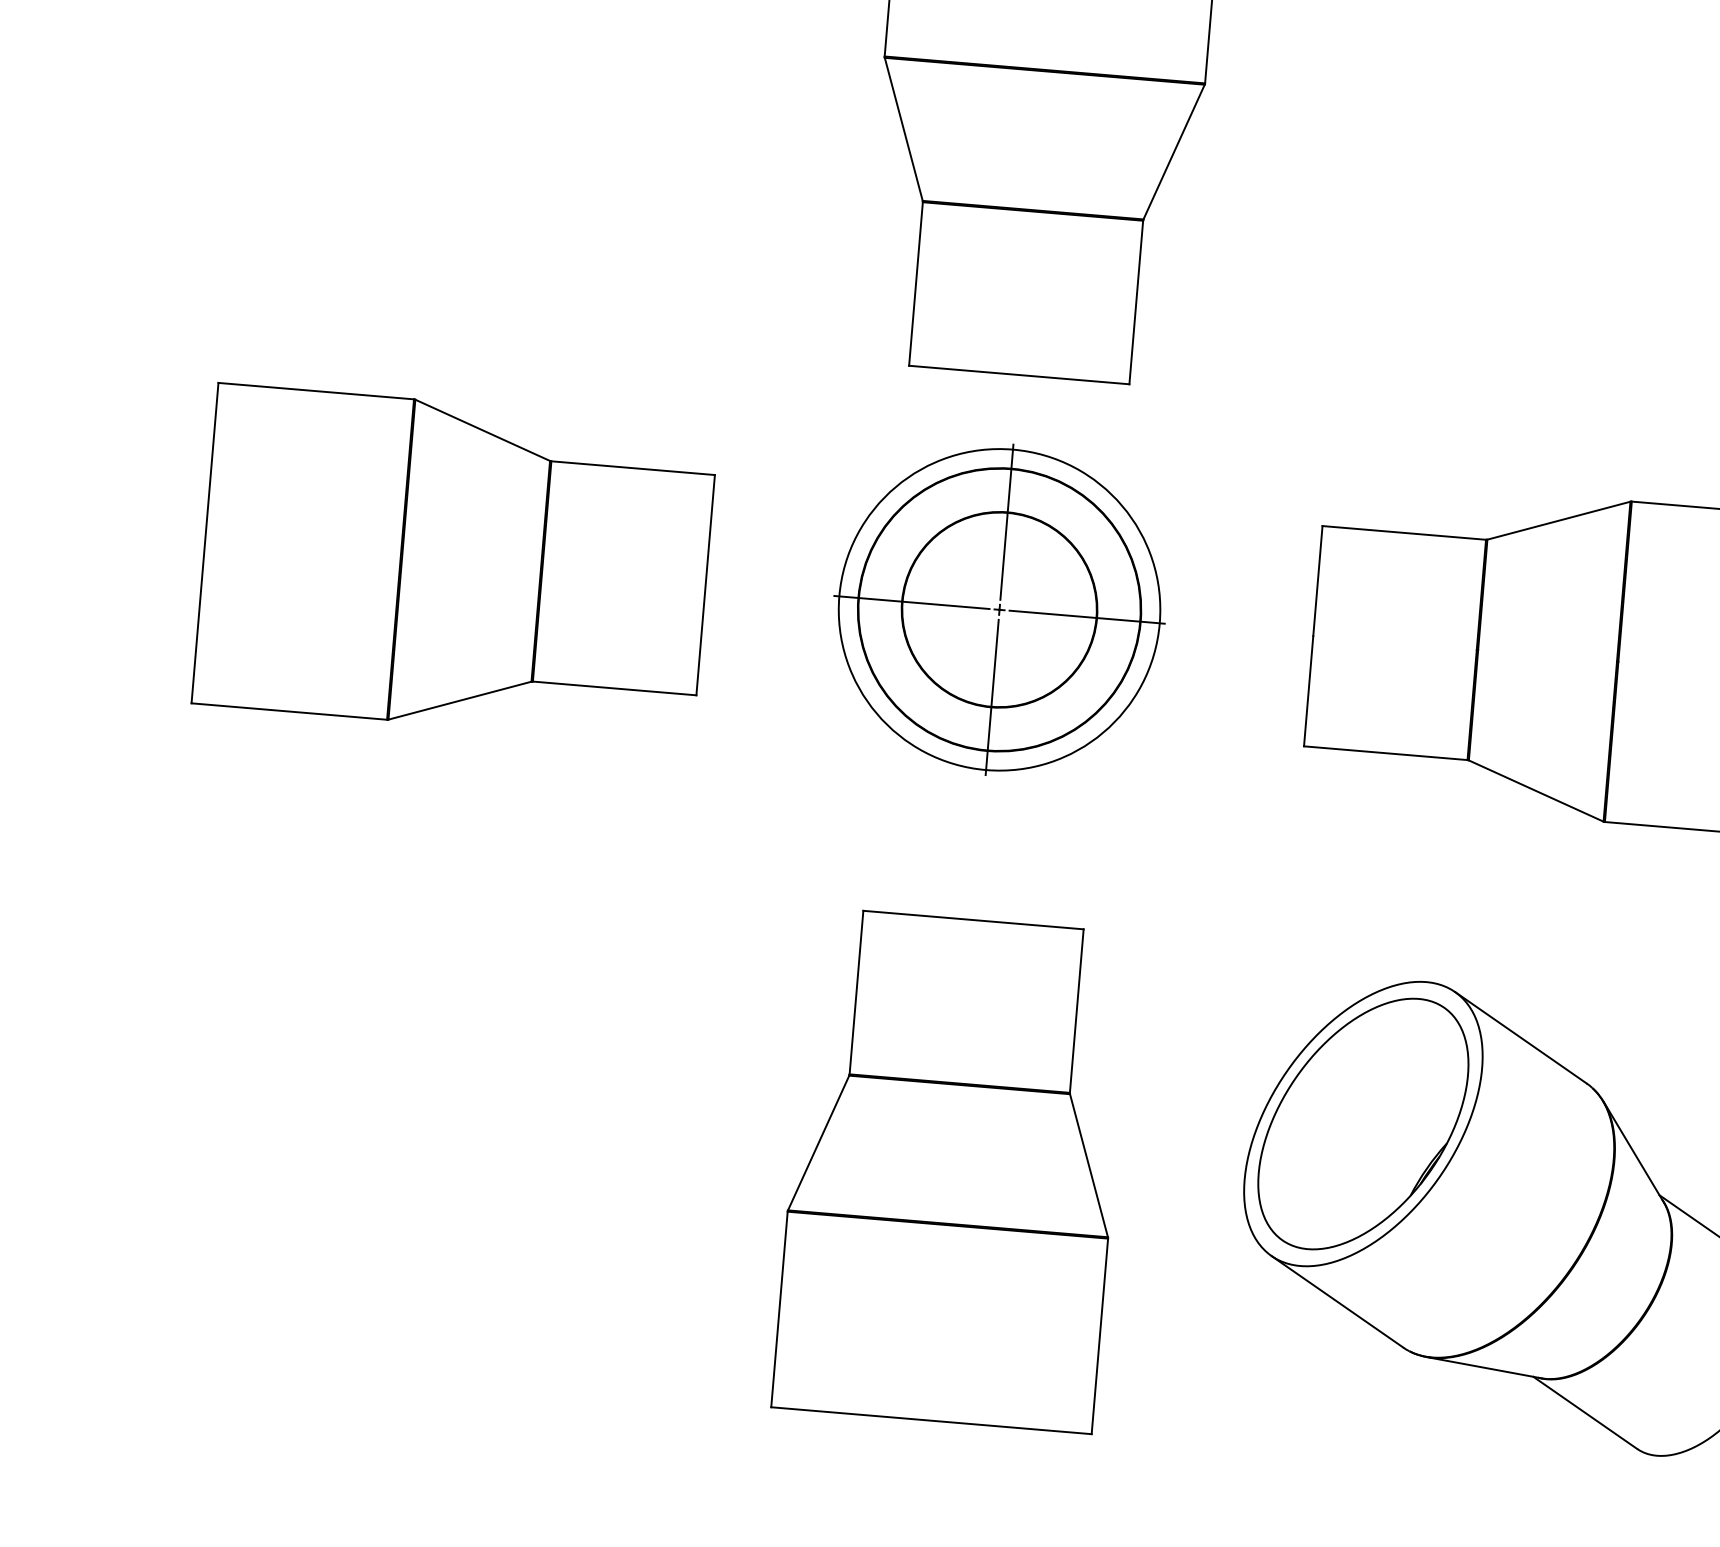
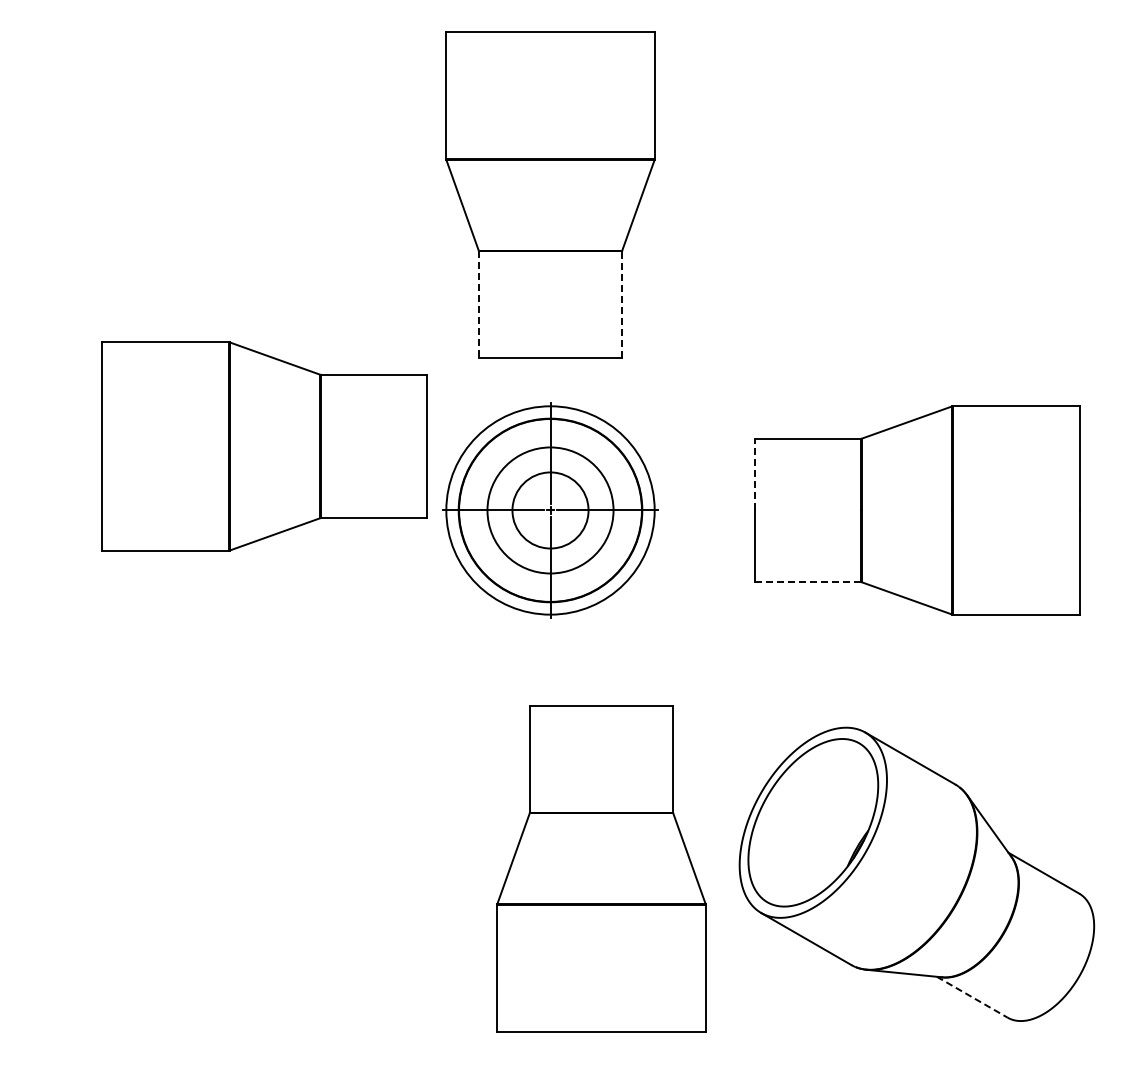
line: (915, 285) -> (478, 305), solid -> dashed
line: (1136, 302) -> (622, 304), solid -> dashed
part: (455, 564) -> (264, 446), moved
line: (1317, 580) -> (754, 474), solid -> dashed
circle: (999, 609) -> (550, 510), size x0.6
line: (1386, 753) -> (808, 582), solid -> dashed
part: (952, 1169) -> (601, 868), moved
line: (1585, 1413) -> (972, 997), solid -> dashed

